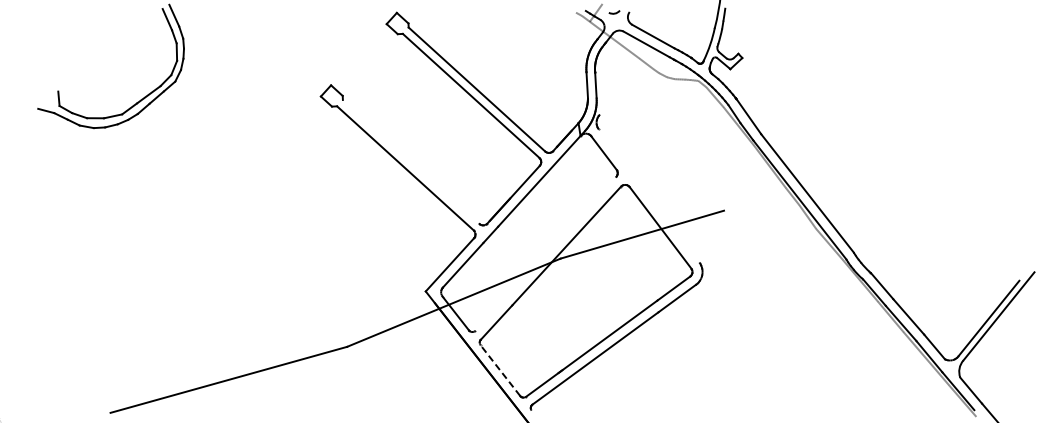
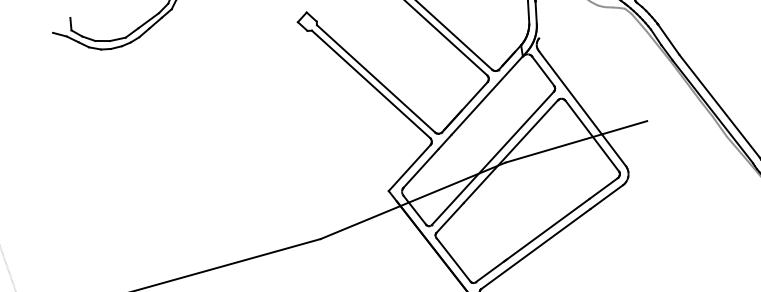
line: (410, 161) -> (375, 78), added
line: (648, 195) -> (581, 107), added
line: (545, 253) -> (492, 158), added
line: (500, 370) -> (453, 259), dashed -> solid

